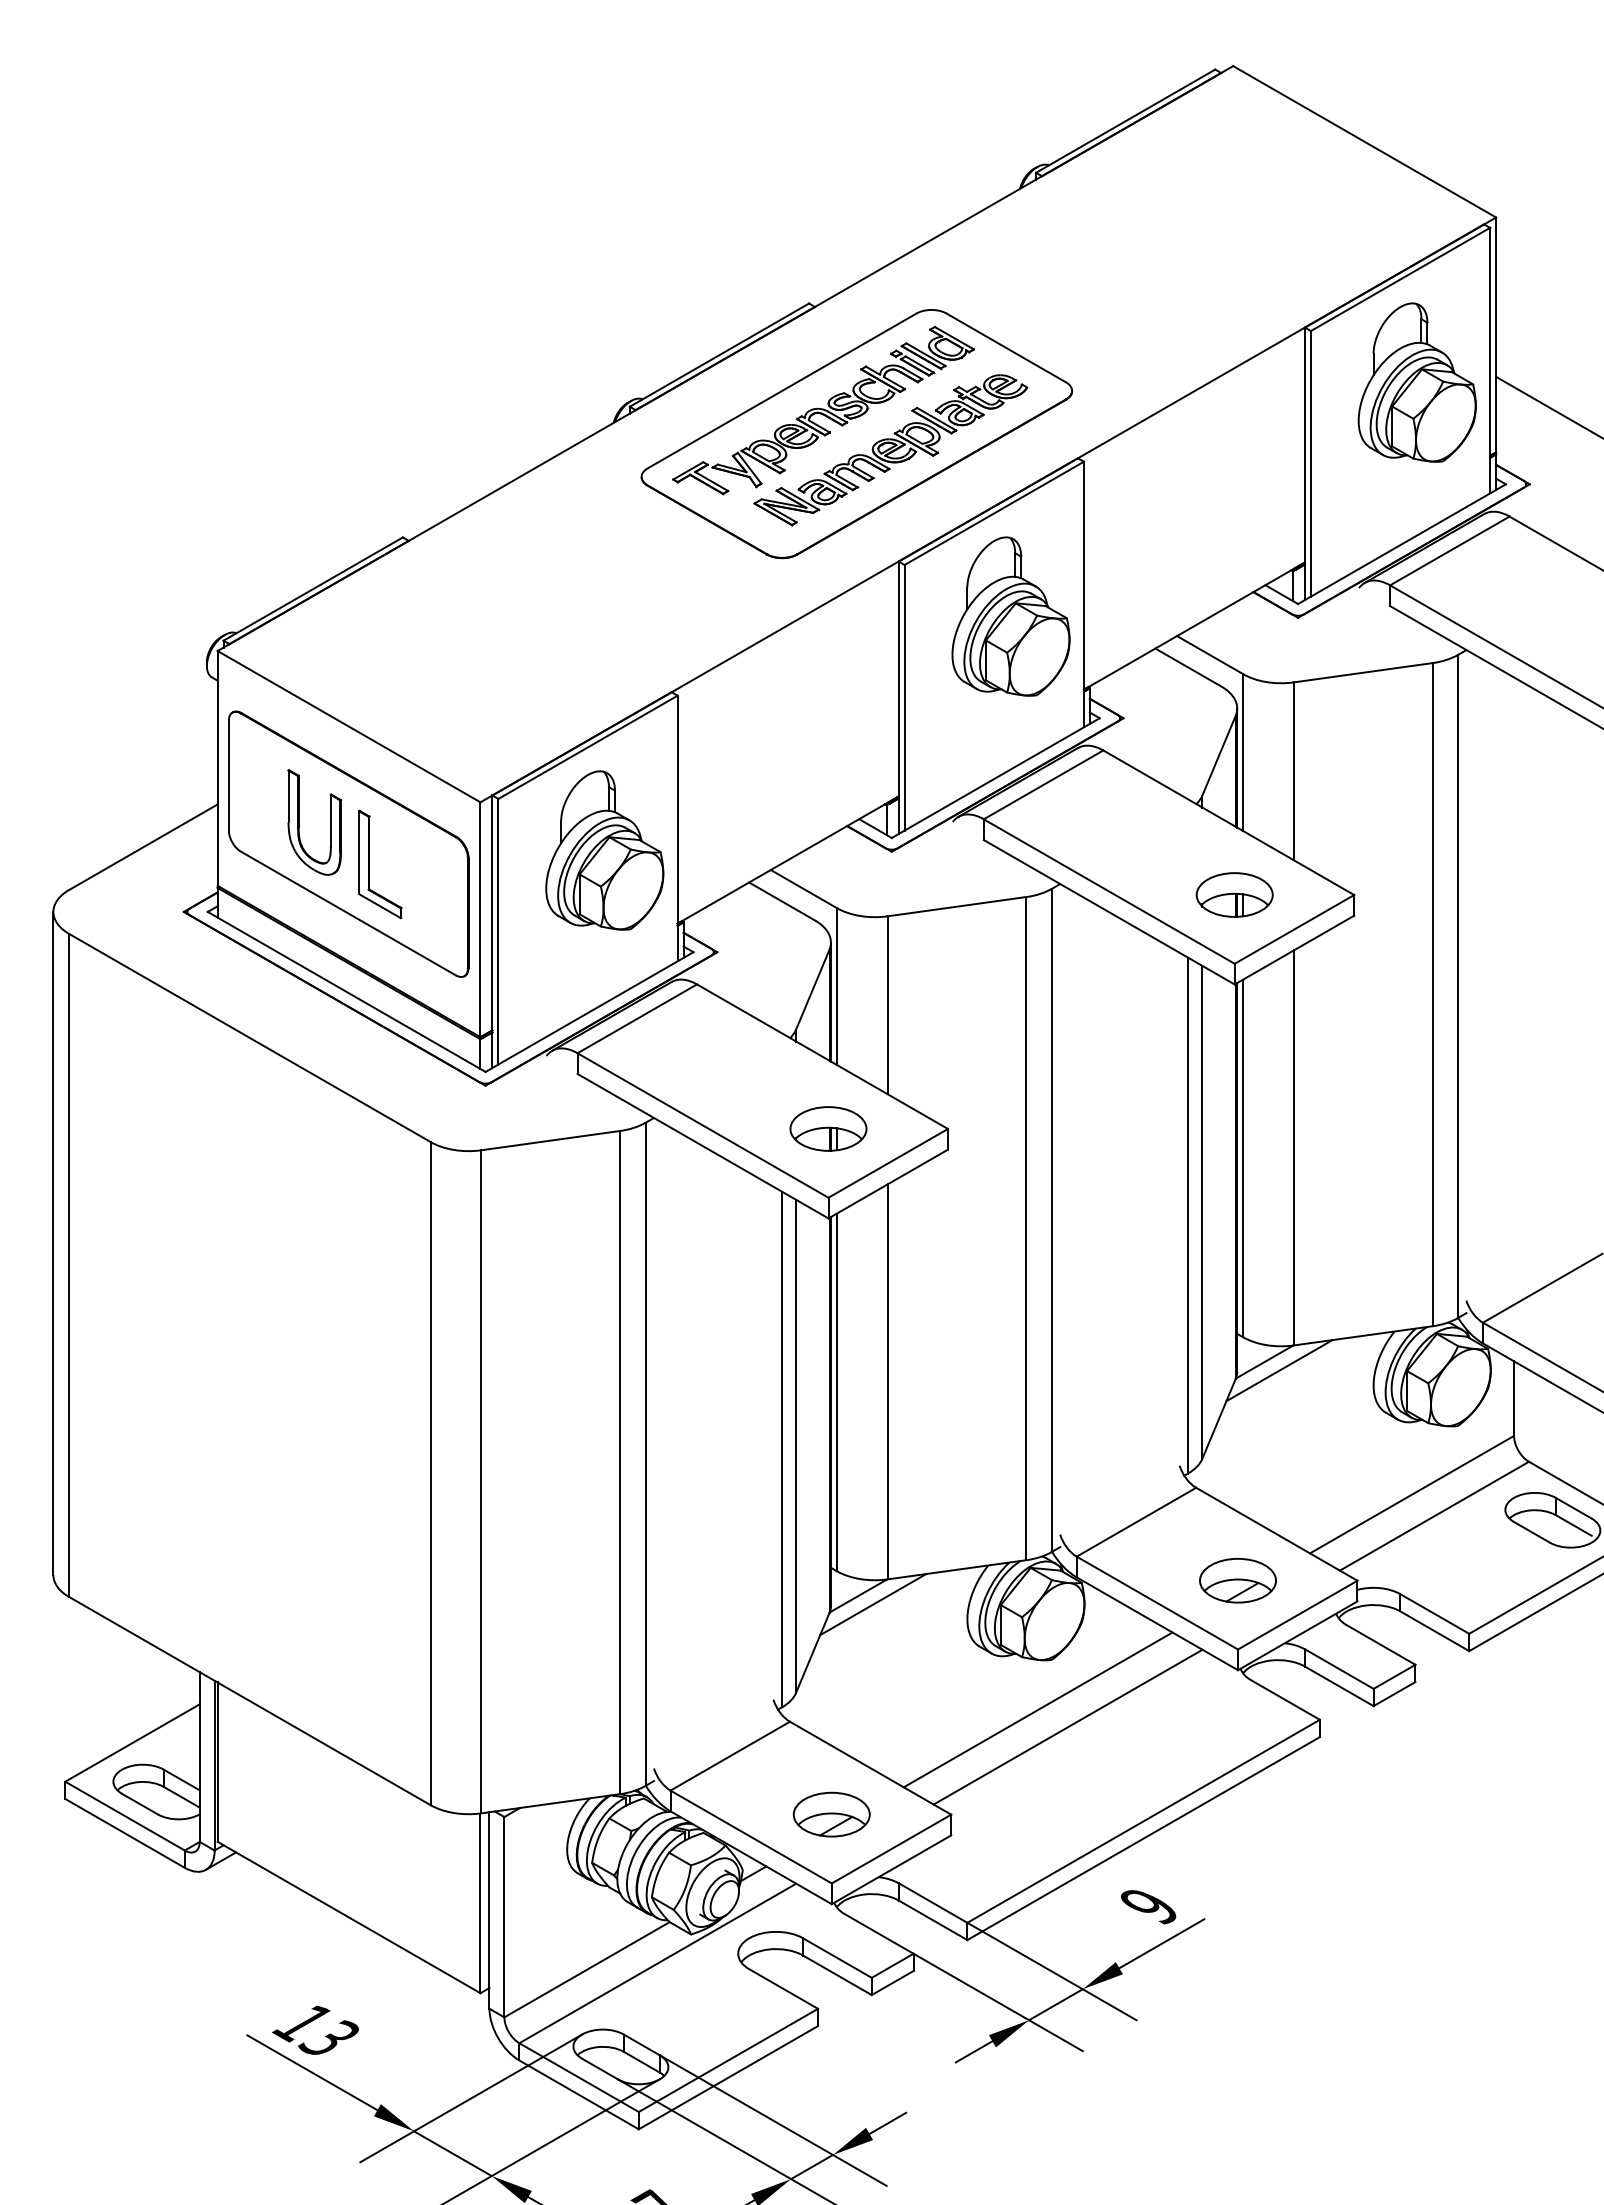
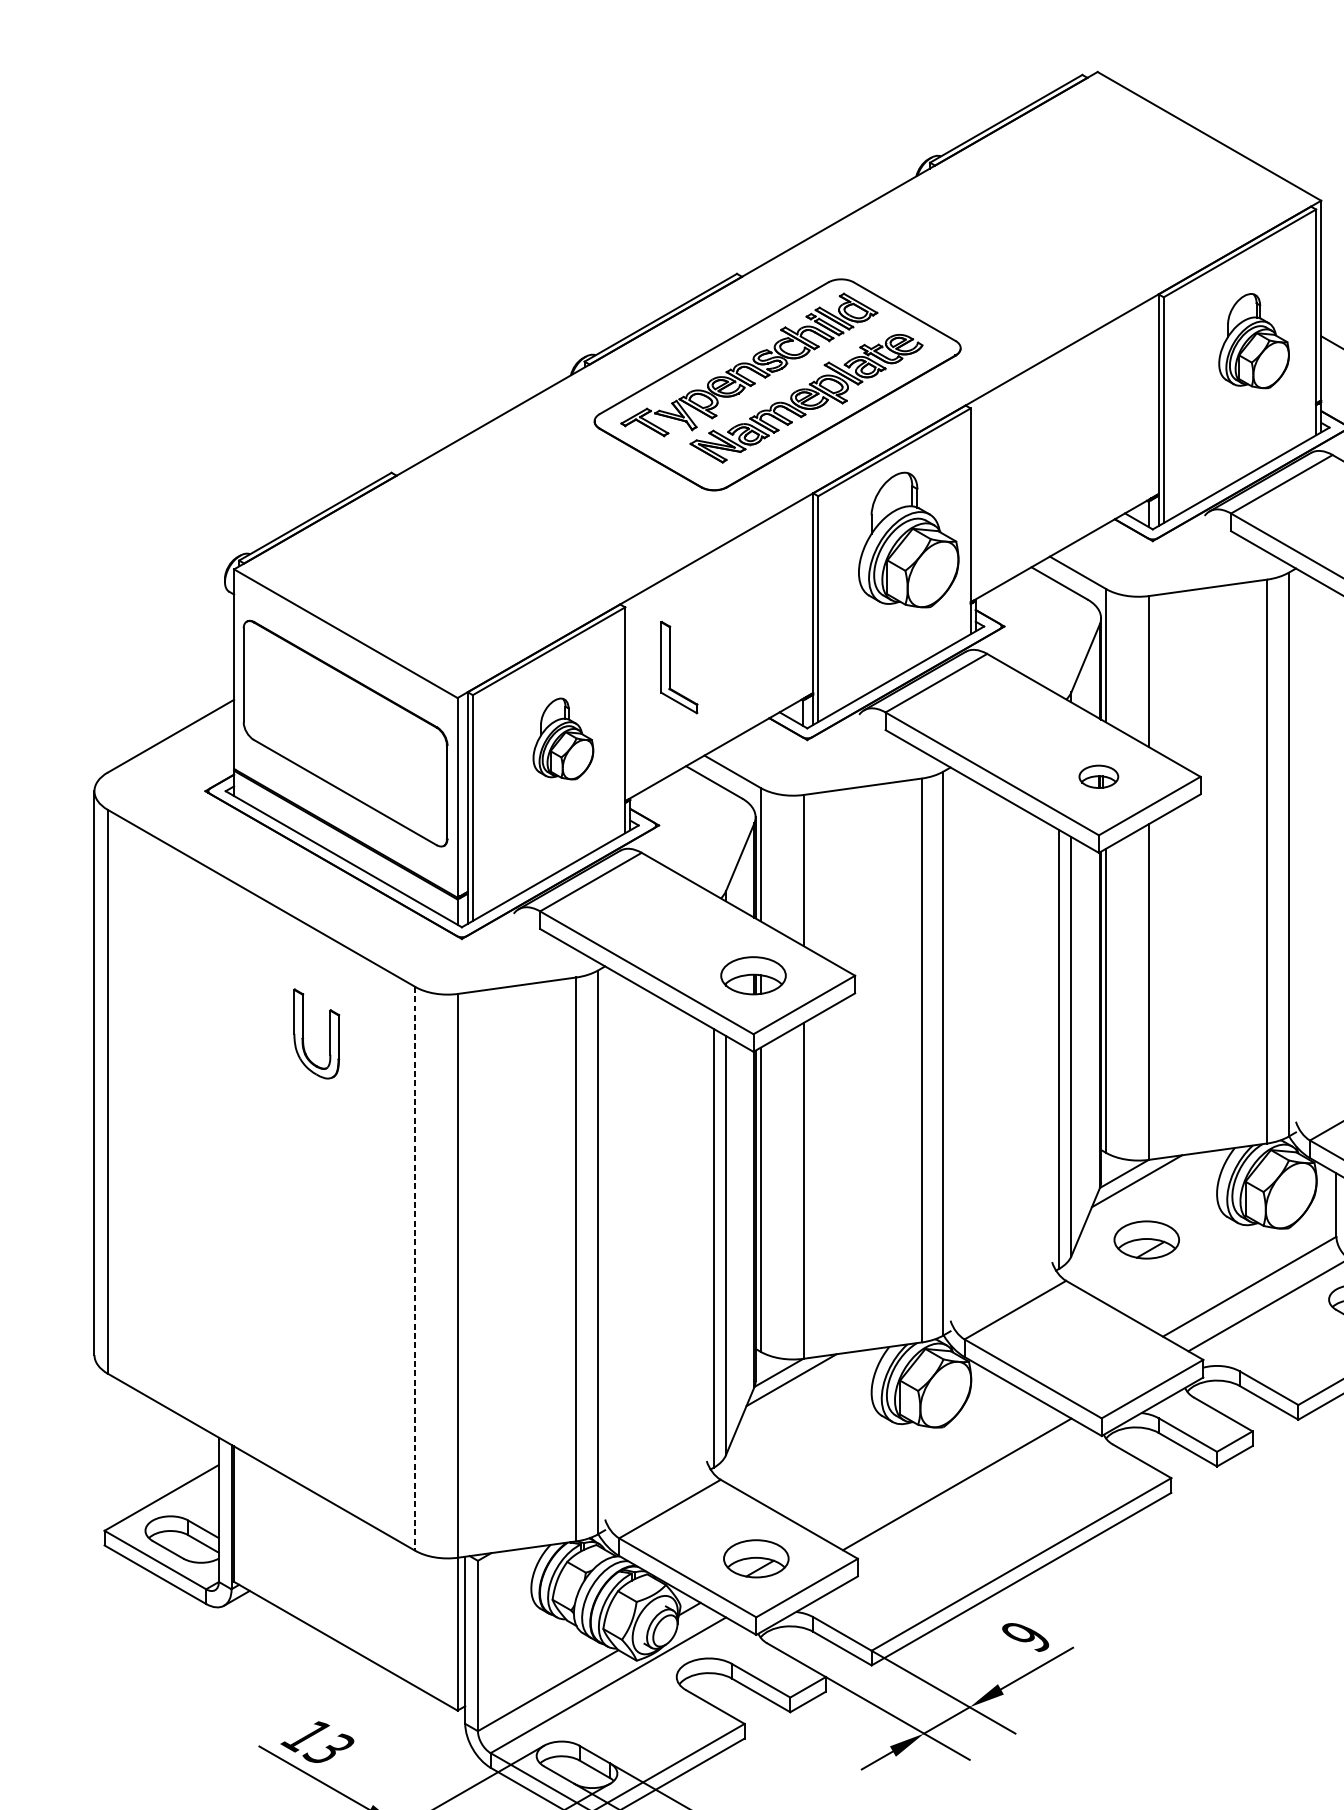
part: (1416, 382) -> (1253, 341), size x0.7
part: (299, 822) -> (303, 1034), moved
part: (604, 850) -> (563, 738), size x0.6
part: (369, 864) -> (670, 667), moved
part: (1234, 894) -> (1098, 776), size x0.6
line: (430, 1473) -> (415, 1268), solid -> dashed
part: (1237, 1580) -> (1146, 1239), moved
line: (1037, 1709) -> (931, 1469), removed

